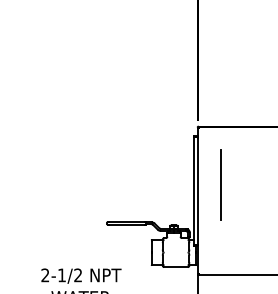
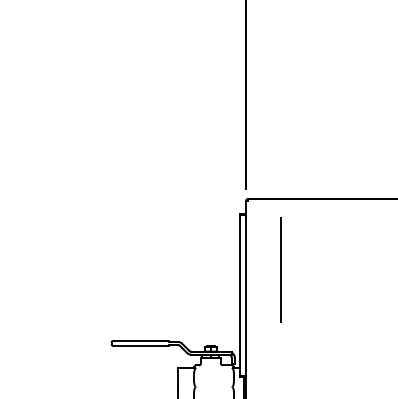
line: (220, 184) -> (280, 269), moved

